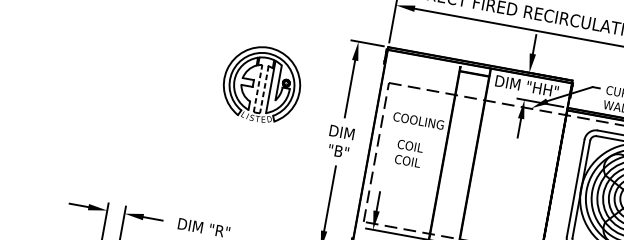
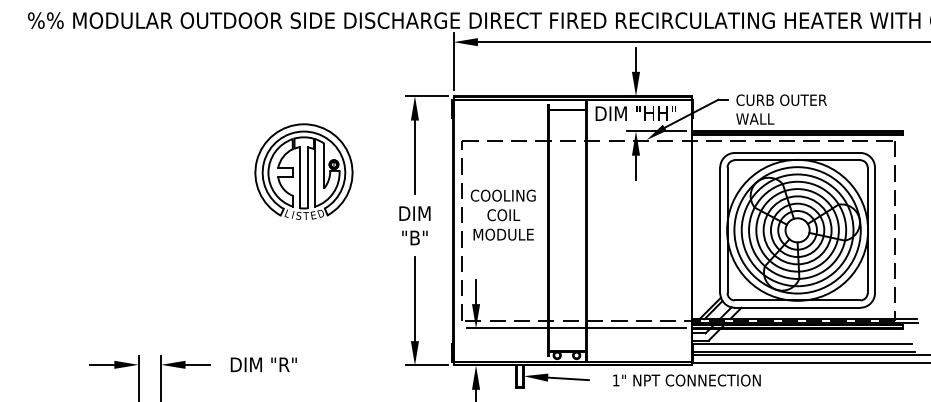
line: (257, 88) -> (299, 177), dashed -> solid
line: (263, 90) -> (307, 178), dashed -> solid
text: (418, 120) -> (502, 195), moved
text: (407, 161) -> (503, 234), COIL -> MODULE

